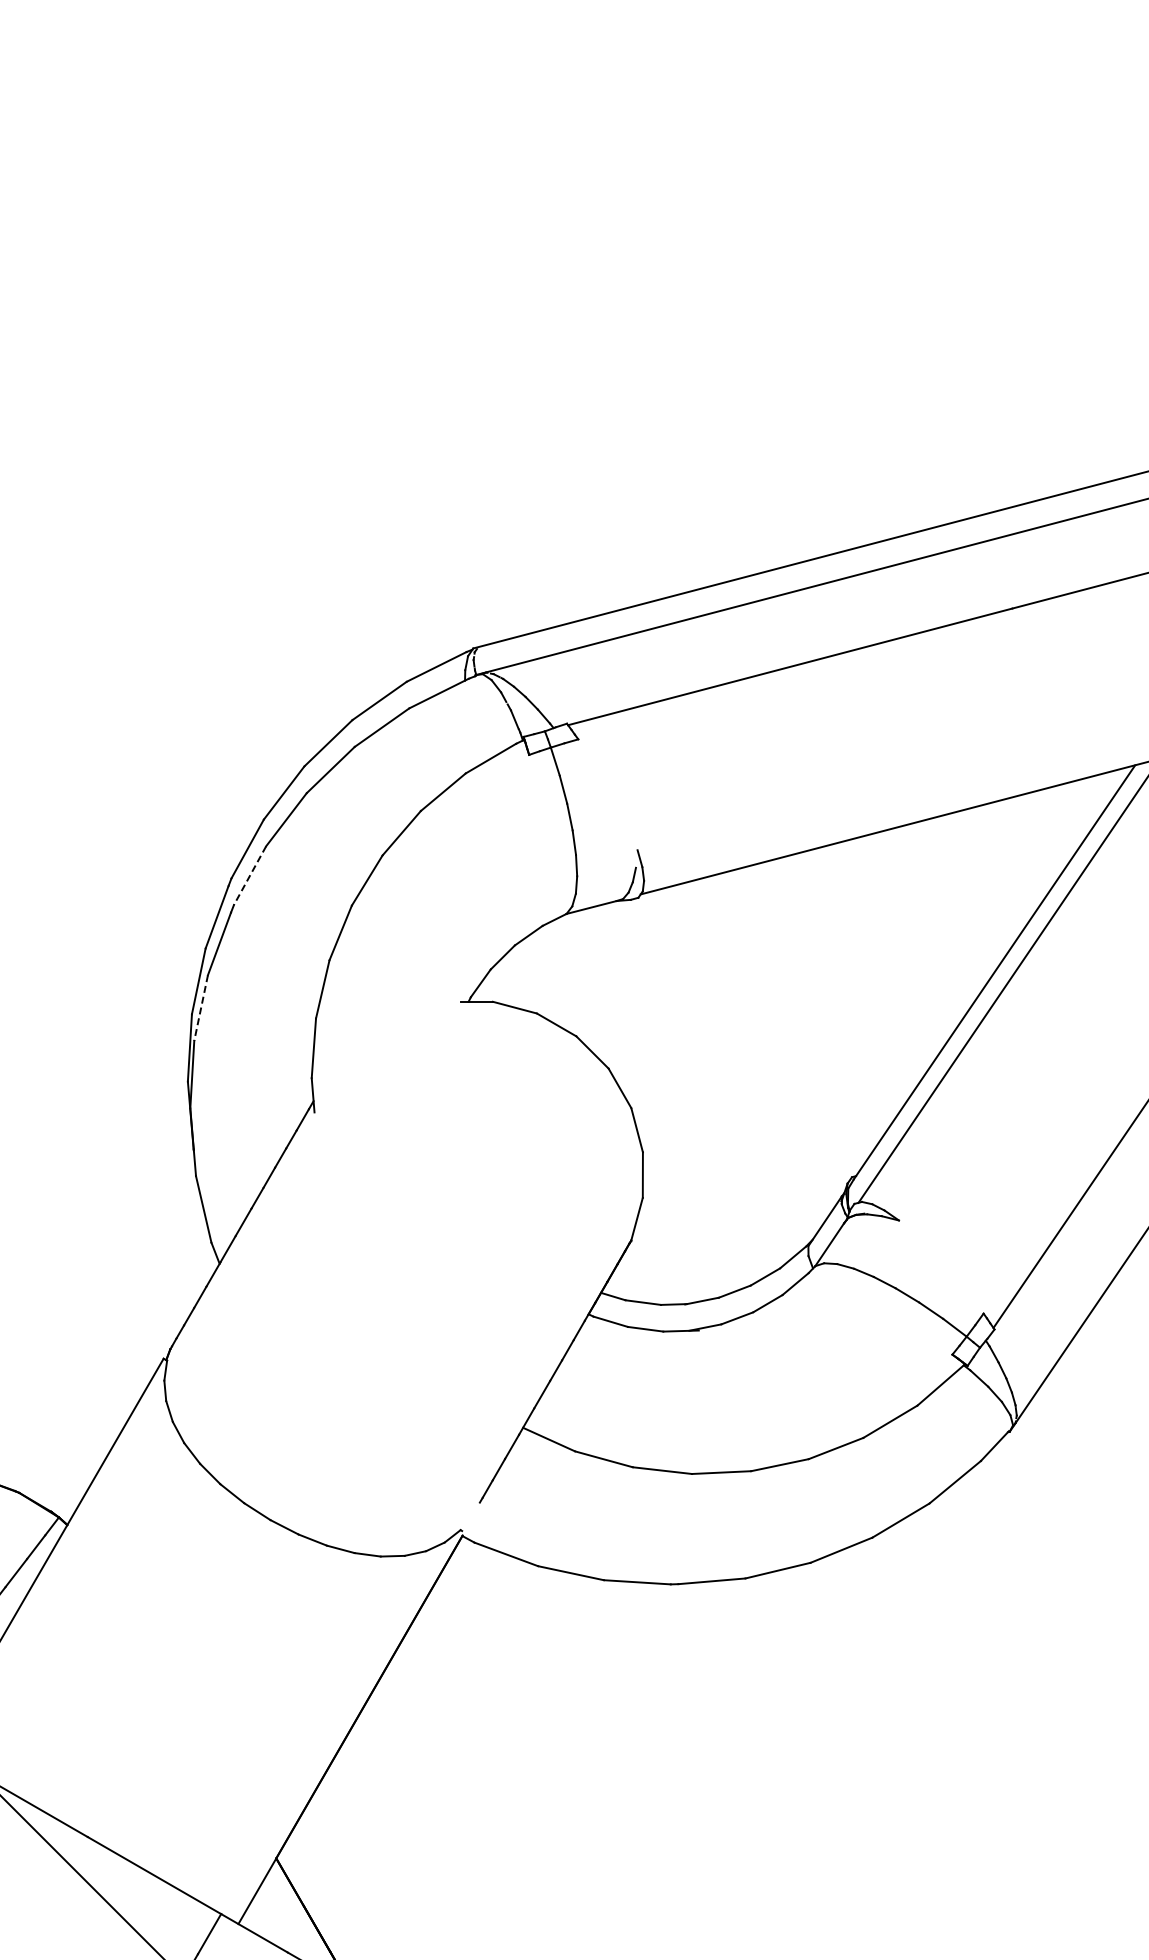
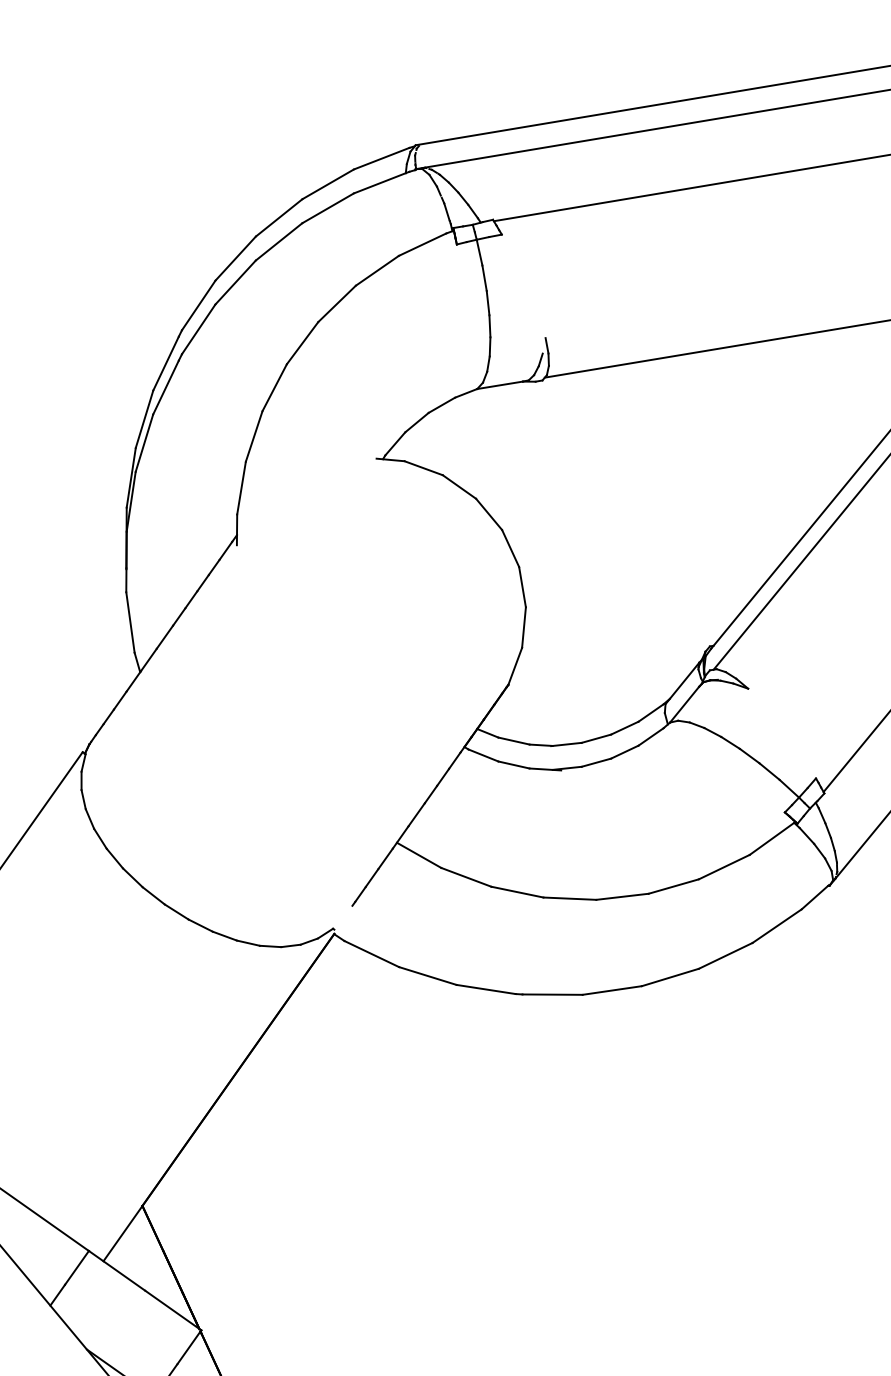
line: (250, 875) -> (199, 329), dashed -> solid
line: (201, 1008) -> (144, 443), dashed -> solid

